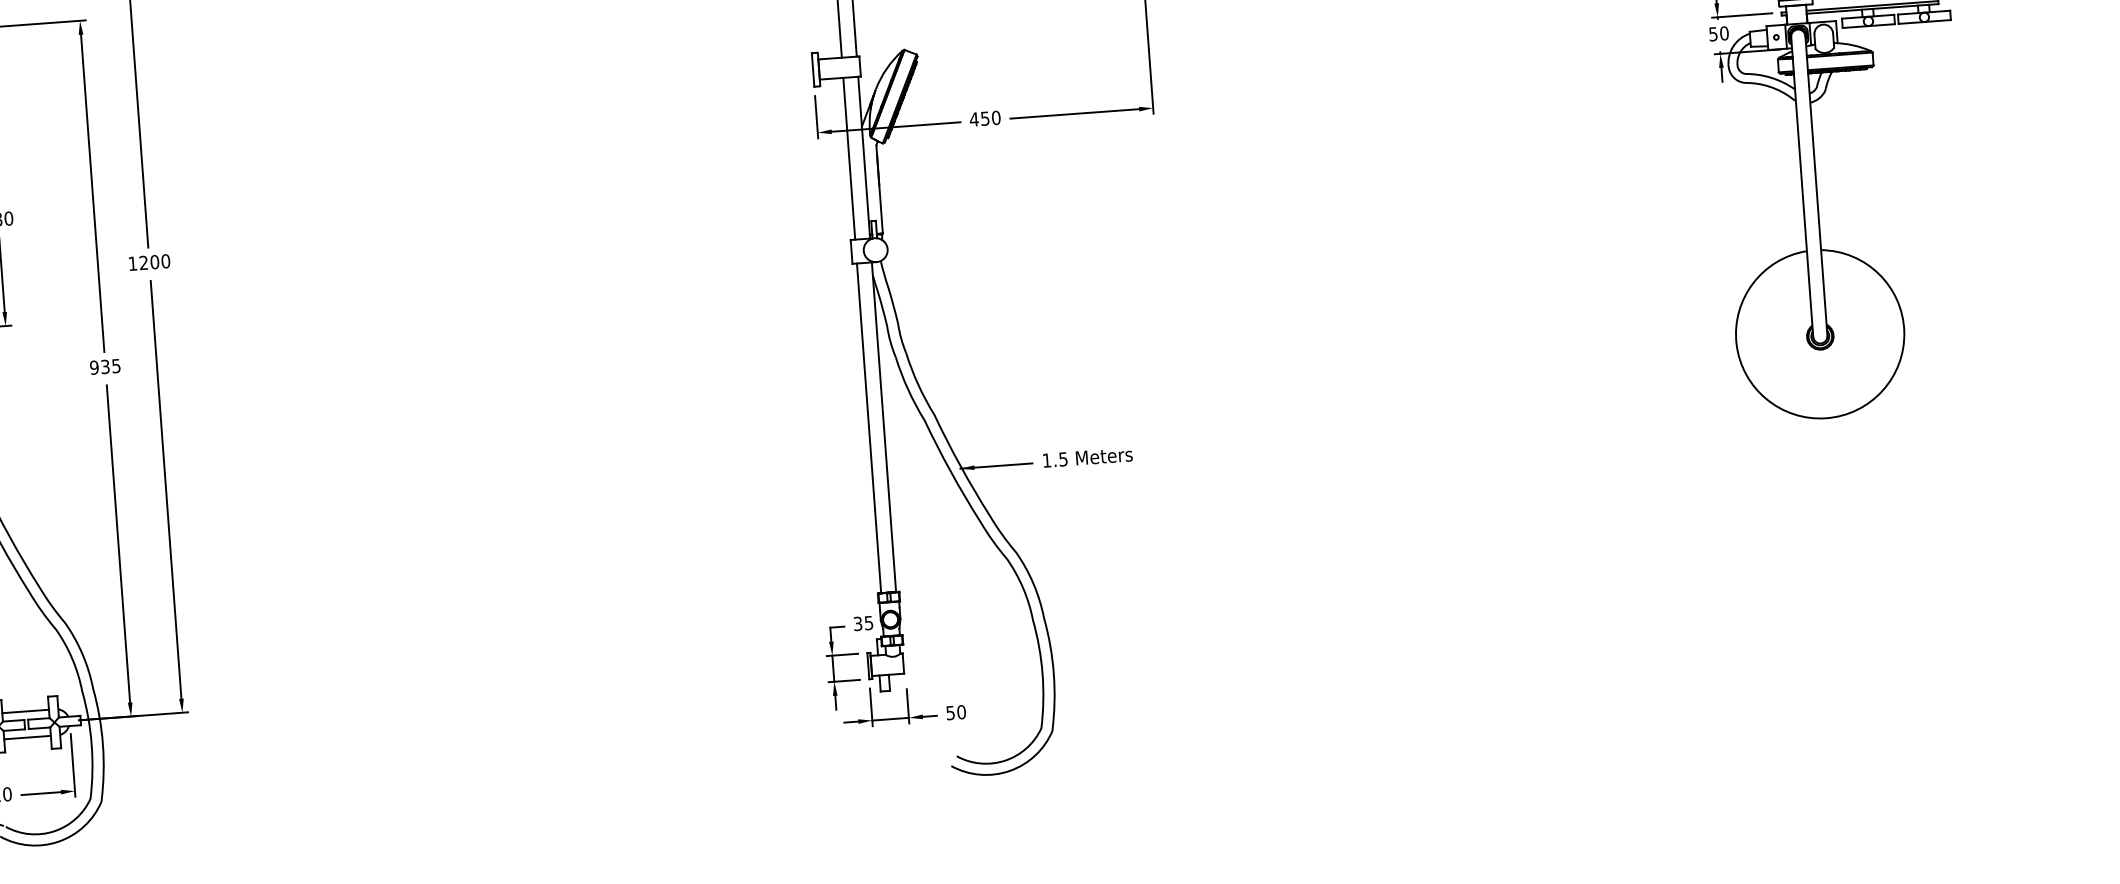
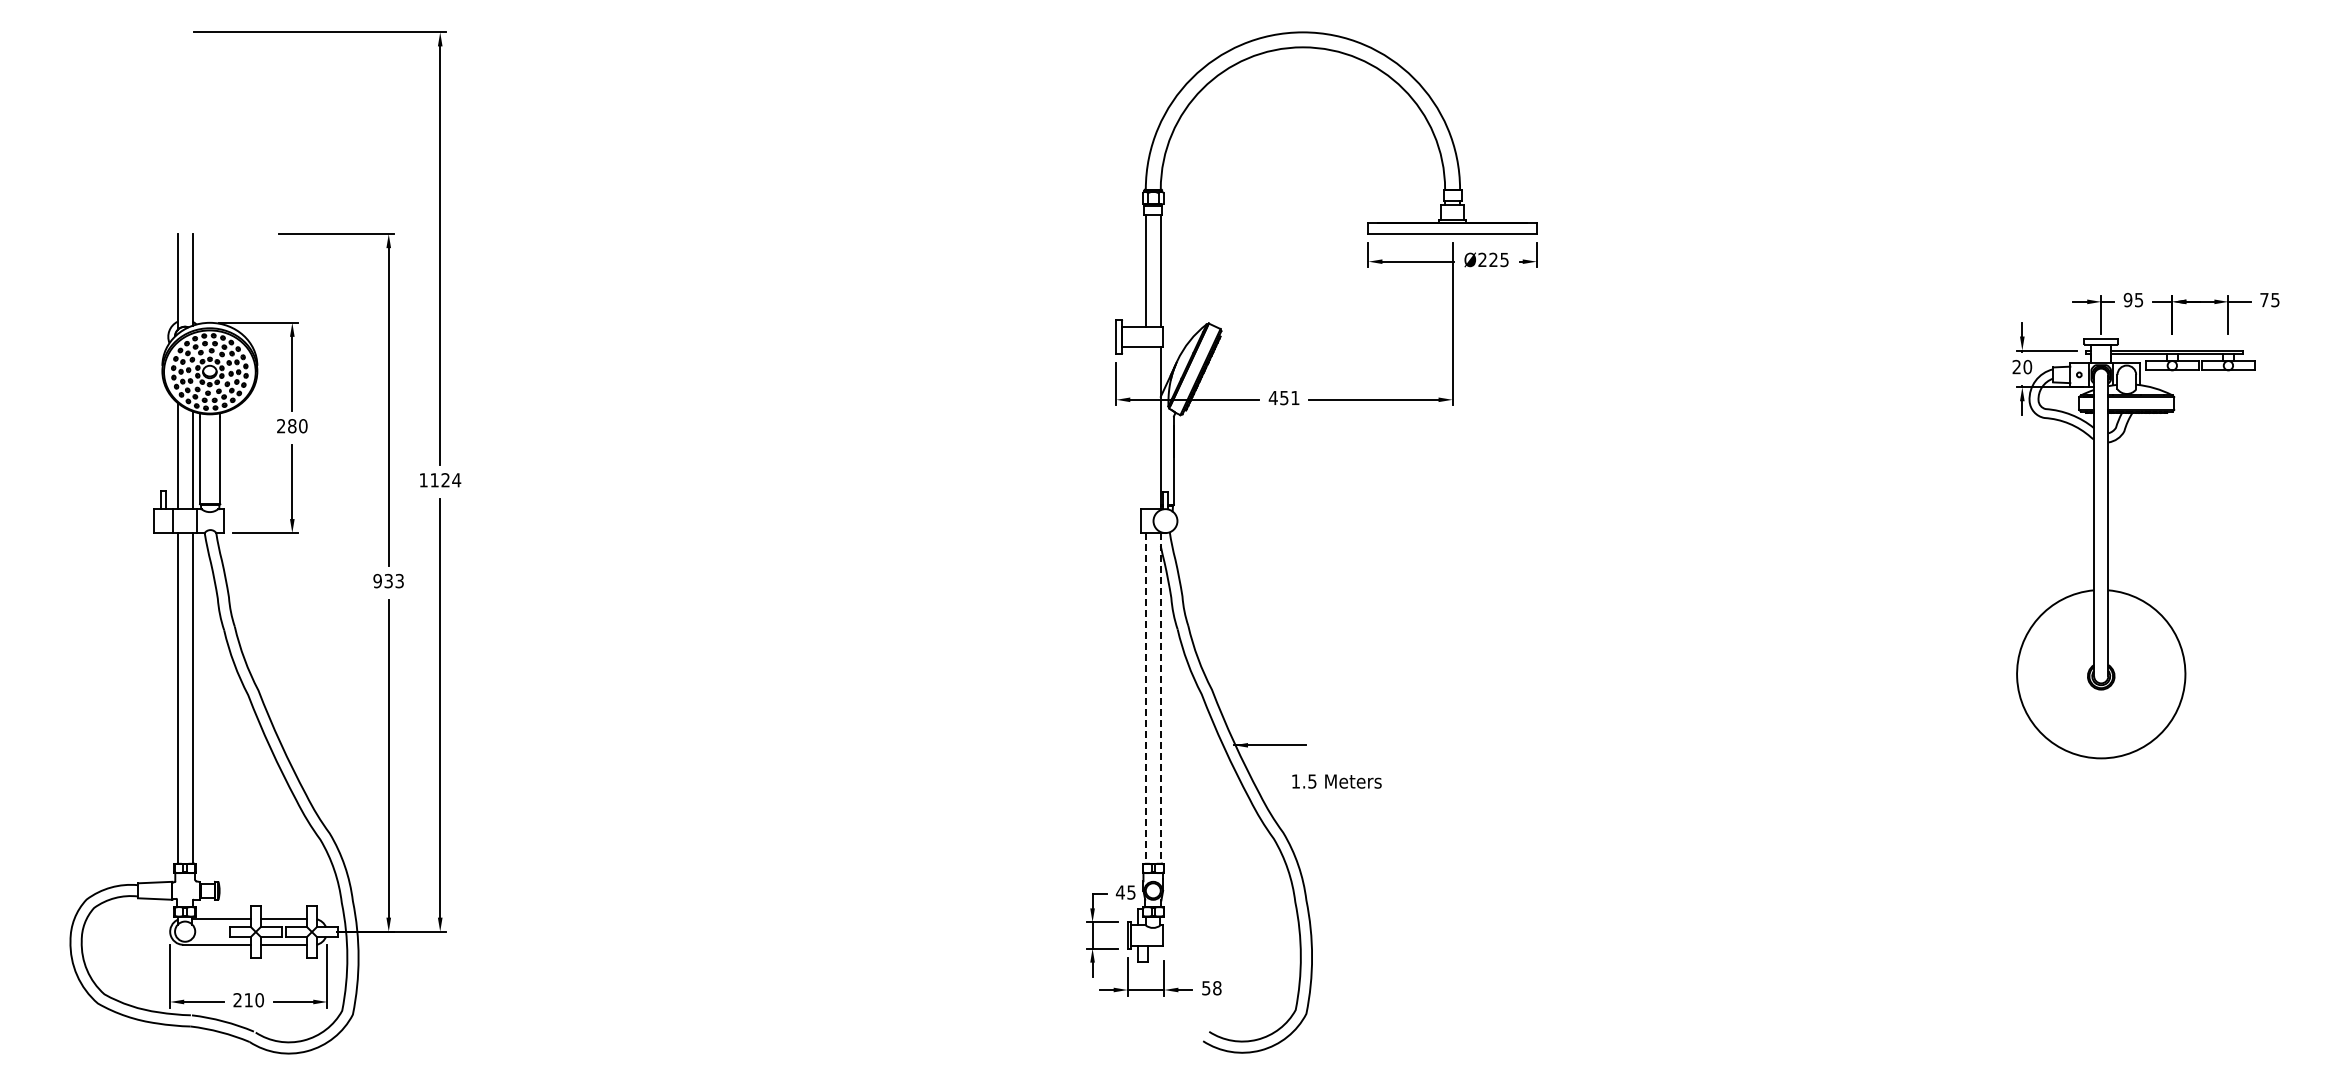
text: (1713, 33) -> (2016, 366), 50 -> 20
text: (996, 117) -> (1295, 397), 450 -> 451
line: (848, 158) -> (1145, 427), removed
text: (154, 262) -> (445, 480), 1200 -> 1124
text: (116, 365) -> (399, 580), 935 -> 933
line: (883, 427) -> (1160, 698), solid -> dashed
line: (868, 428) -> (1145, 698), solid -> dashed
text: (1087, 457) -> (1336, 781), moved
text: (857, 623) -> (1119, 892), 35 -> 45
text: (961, 712) -> (1217, 988), 50 -> 58

